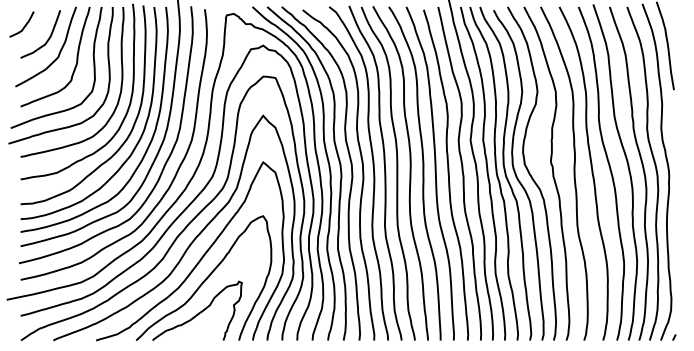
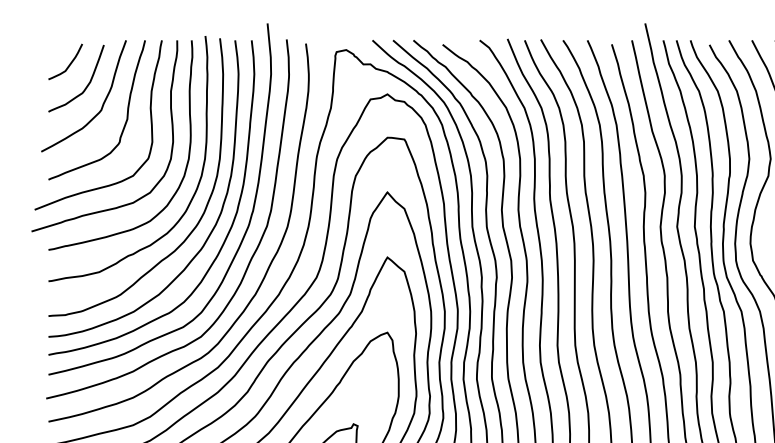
curve: (23, 26) -> (67, 64), moved

